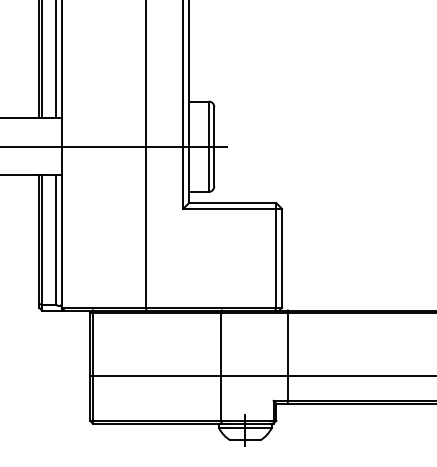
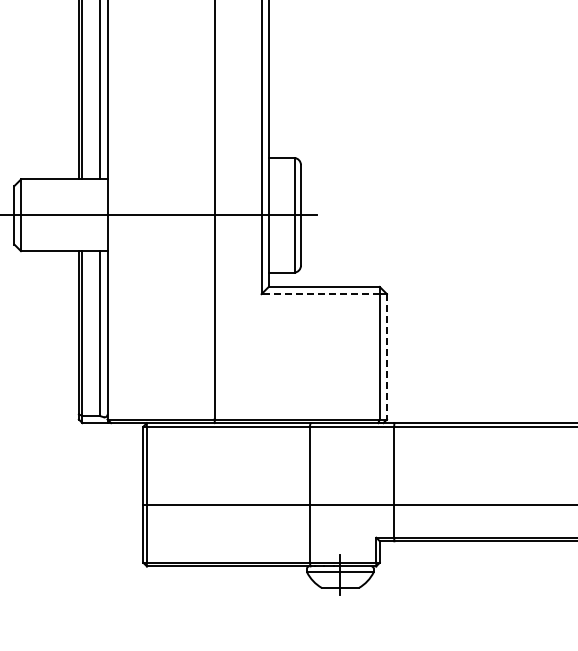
line: (229, 209) -> (320, 294), solid -> dashed
line: (281, 258) -> (386, 356), solid -> dashed

